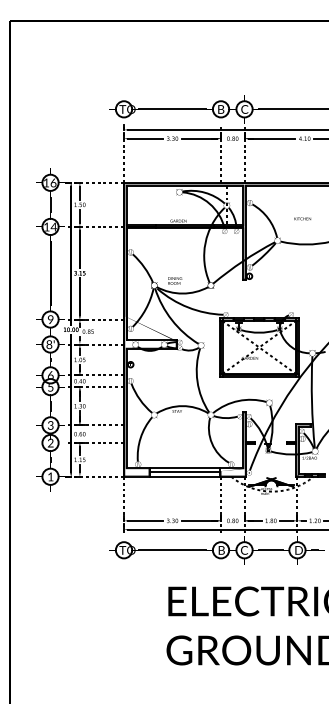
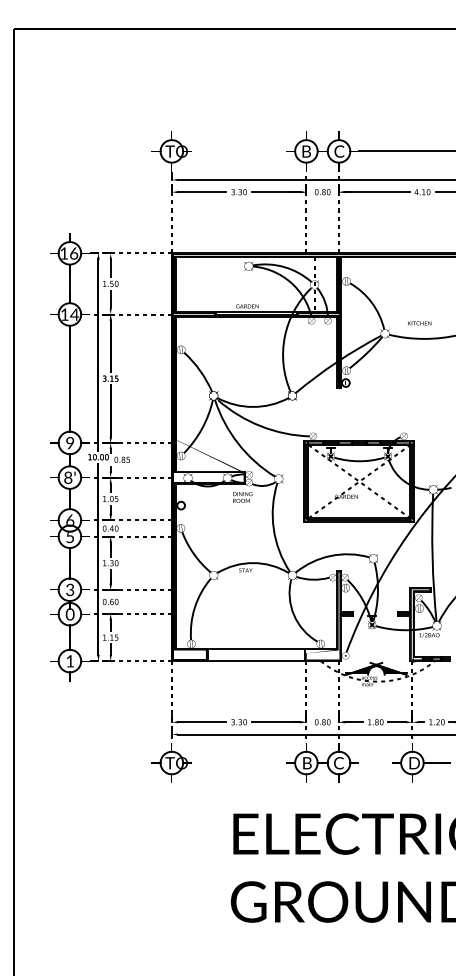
line: (172, 109) -> (239, 151), removed
text: (302, 218) -> (419, 323), moved
text: (174, 280) -> (242, 497), moved
text: (50, 443) -> (69, 614), 2 -> 0
line: (185, 472) -> (256, 655), removed
line: (172, 550) -> (239, 763), removed
line: (270, 550) -> (375, 763), removed

